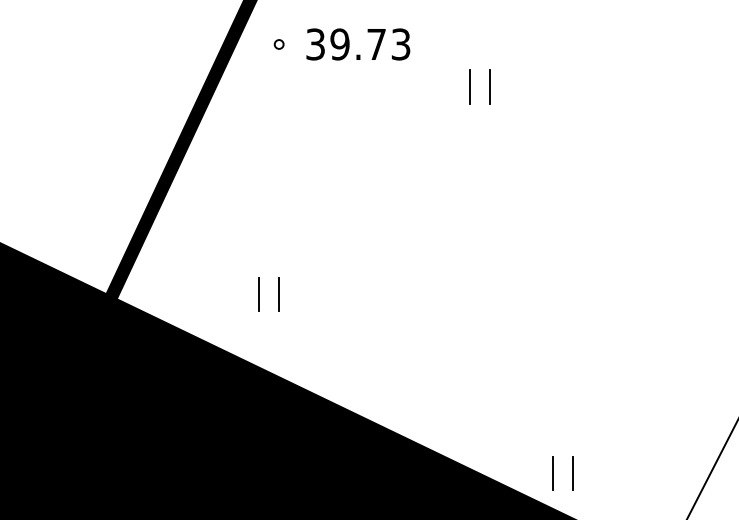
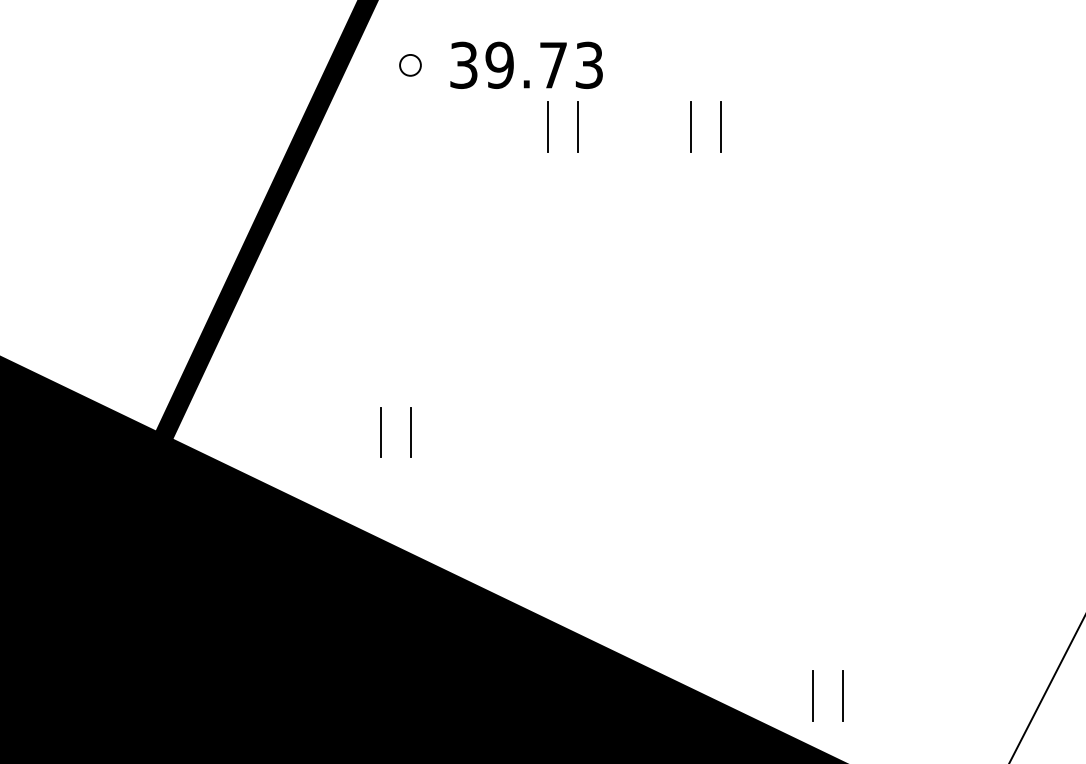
part: (278, 44) -> (409, 65), size x1.6
part: (373, 86) -> (548, 127), added

